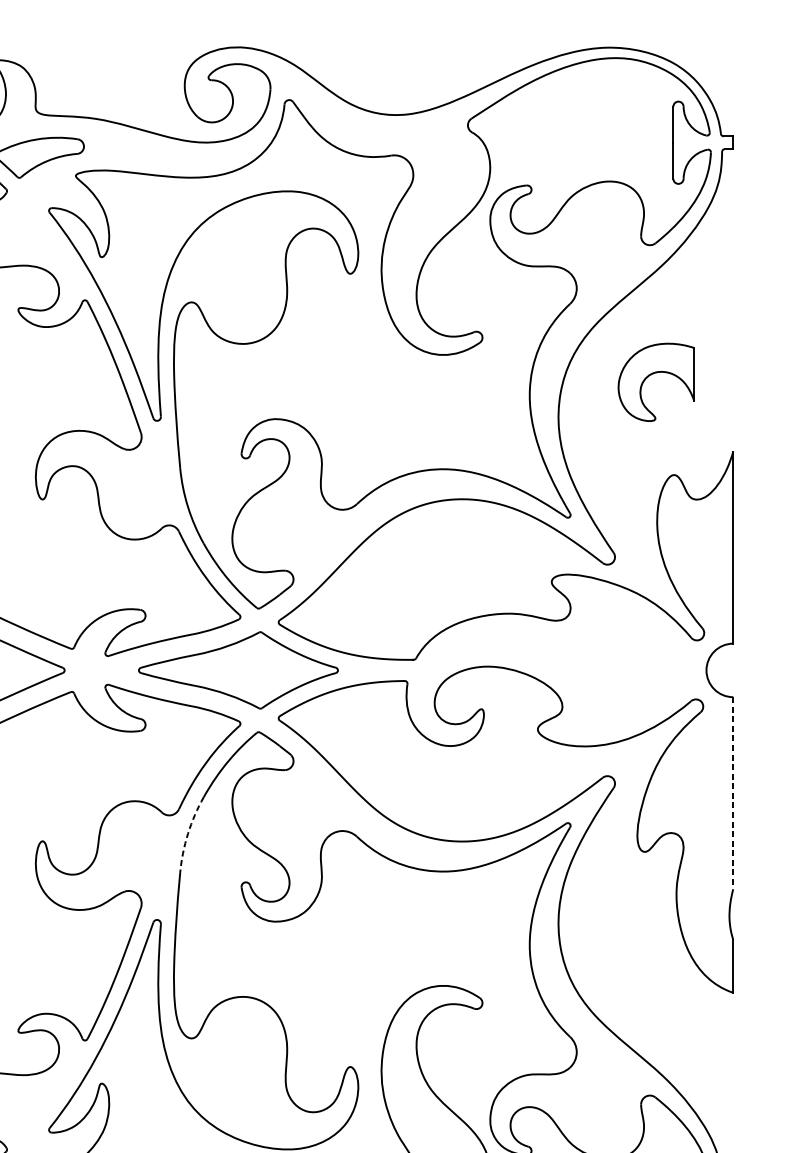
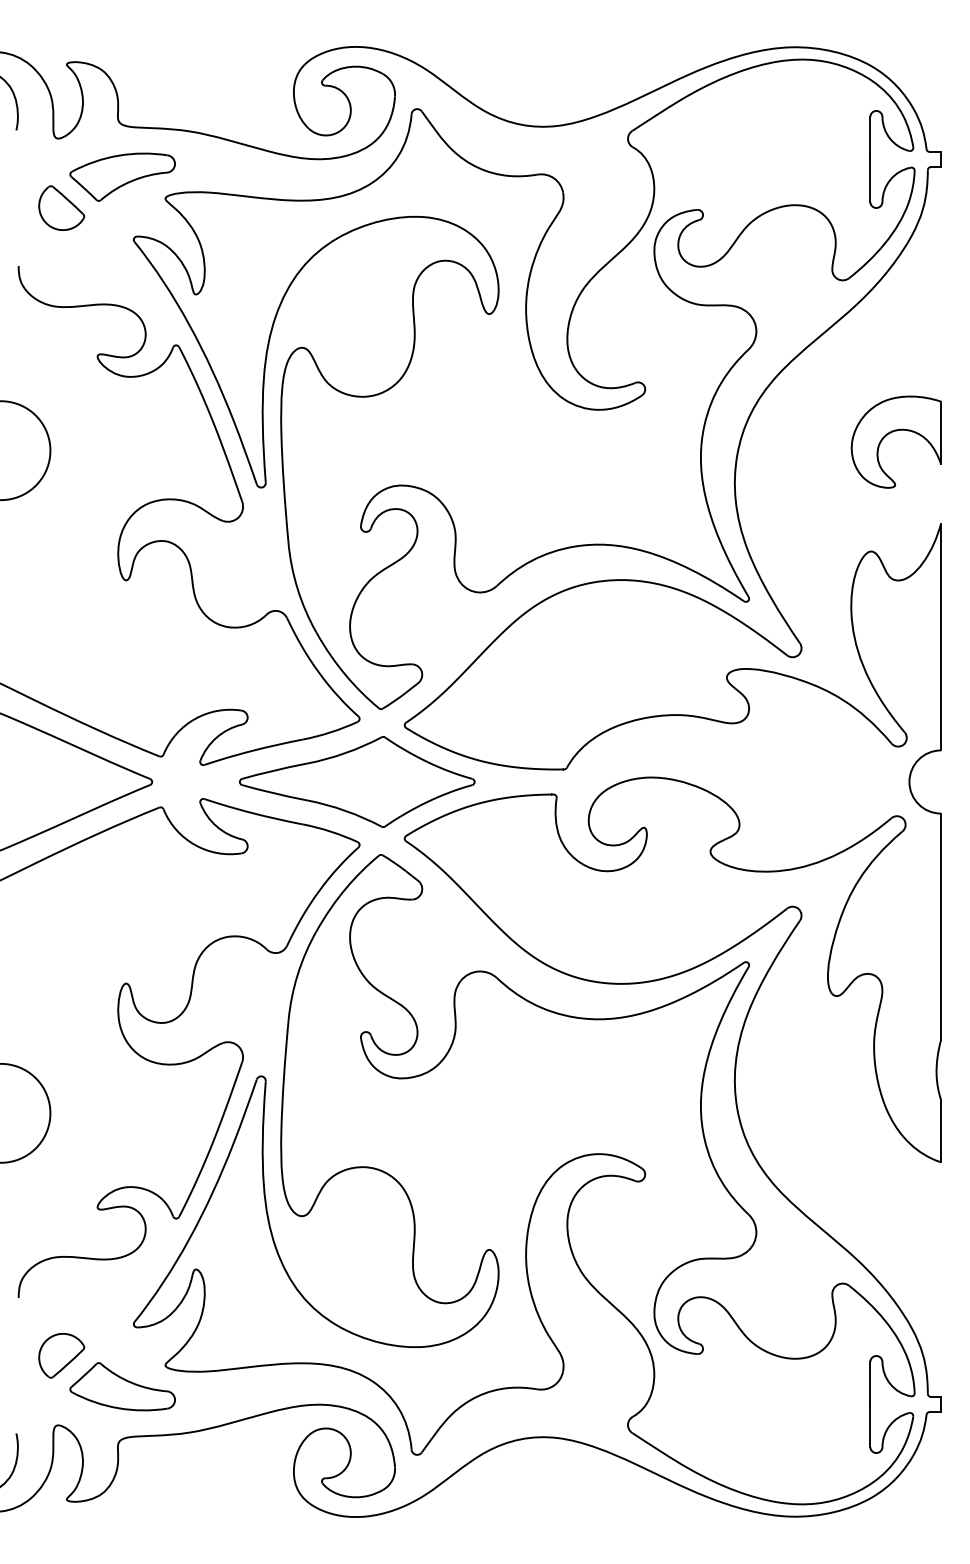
part: (653, 374) -> (893, 432), moved
line: (733, 793) -> (941, 927), dashed -> solid
arc: (187, 833) -> (297, 974), dashed -> solid

